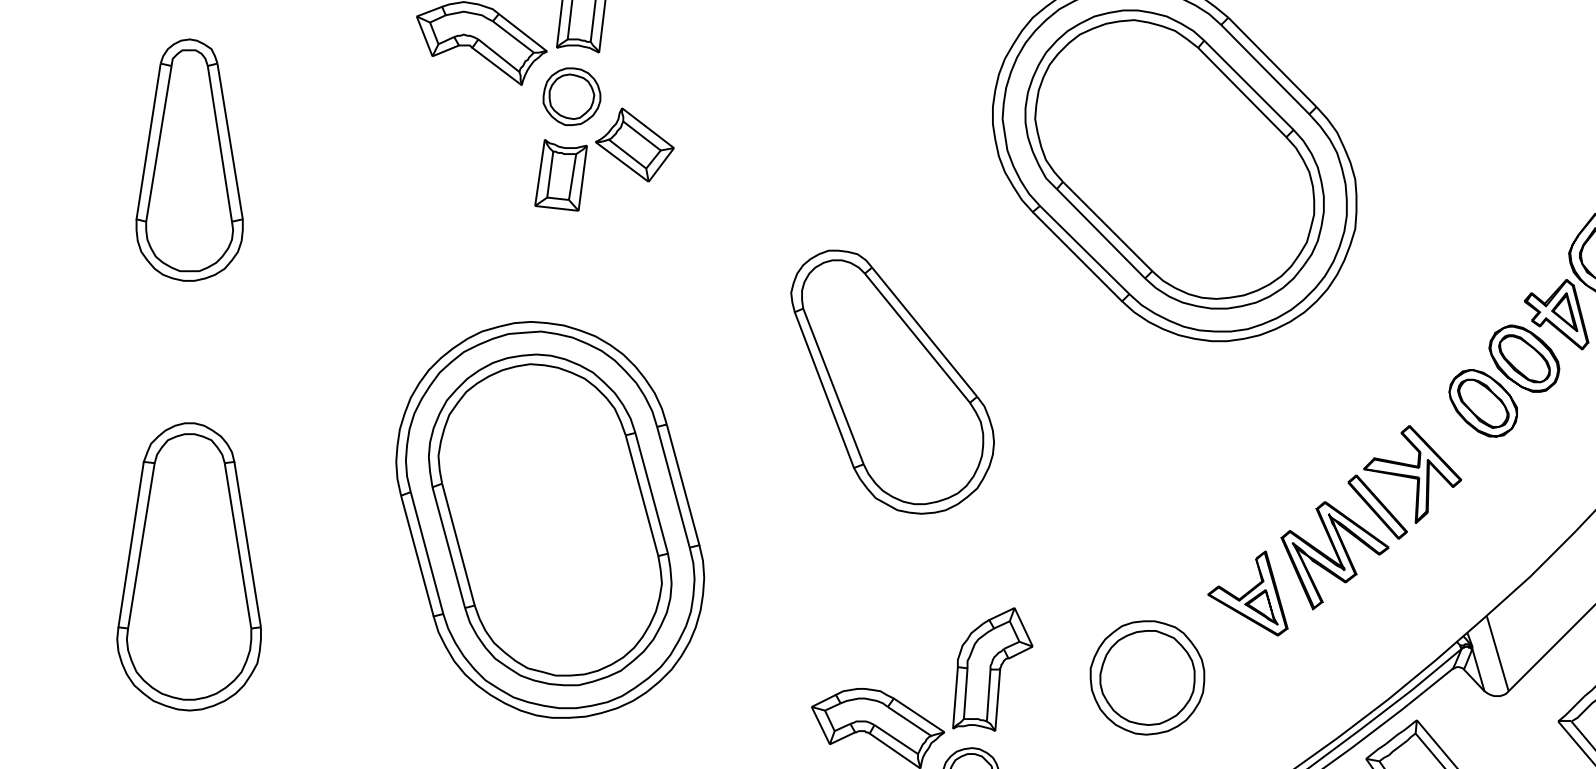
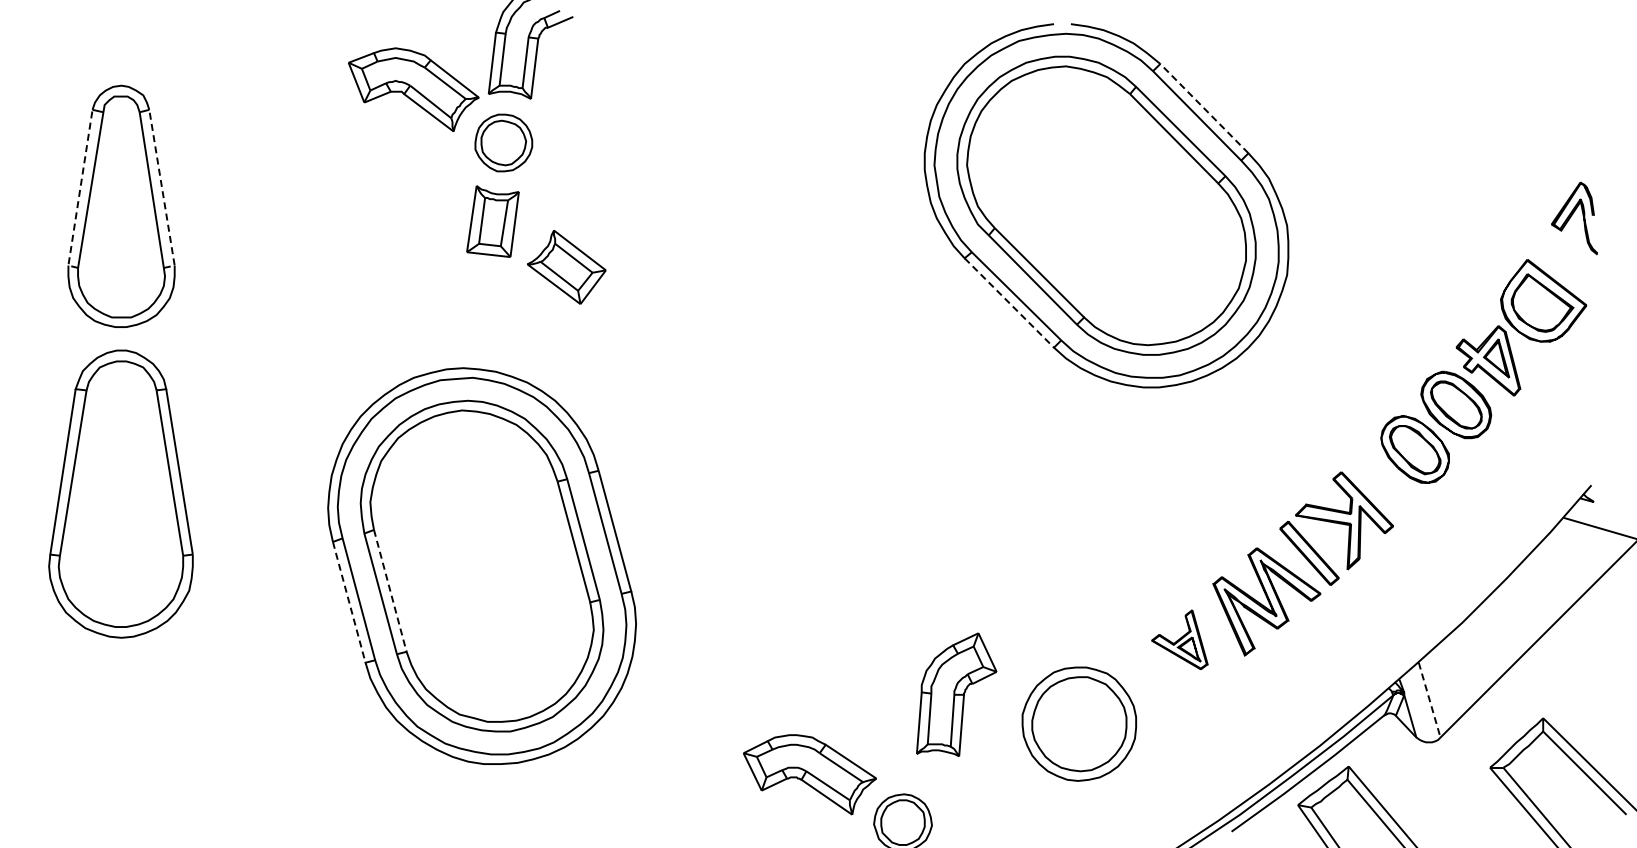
line: (1272, 62) -> (1204, 108), solid -> dashed
part: (634, 145) -> (566, 267), moved
line: (147, 146) -> (79, 192), solid -> dashed
line: (230, 147) -> (162, 193), solid -> dashed
line: (1077, 257) -> (1009, 303), solid -> dashed
part: (892, 382) -> (824, 428), removed
line: (458, 545) -> (390, 591), solid -> dashed
line: (417, 556) -> (349, 602), solid -> dashed
part: (188, 566) -> (120, 493), moved
part: (1247, 593) -> (1179, 639), size x0.7
line: (1497, 654) -> (1429, 700), solid -> dashed
part: (992, 669) -> (956, 694), moved

